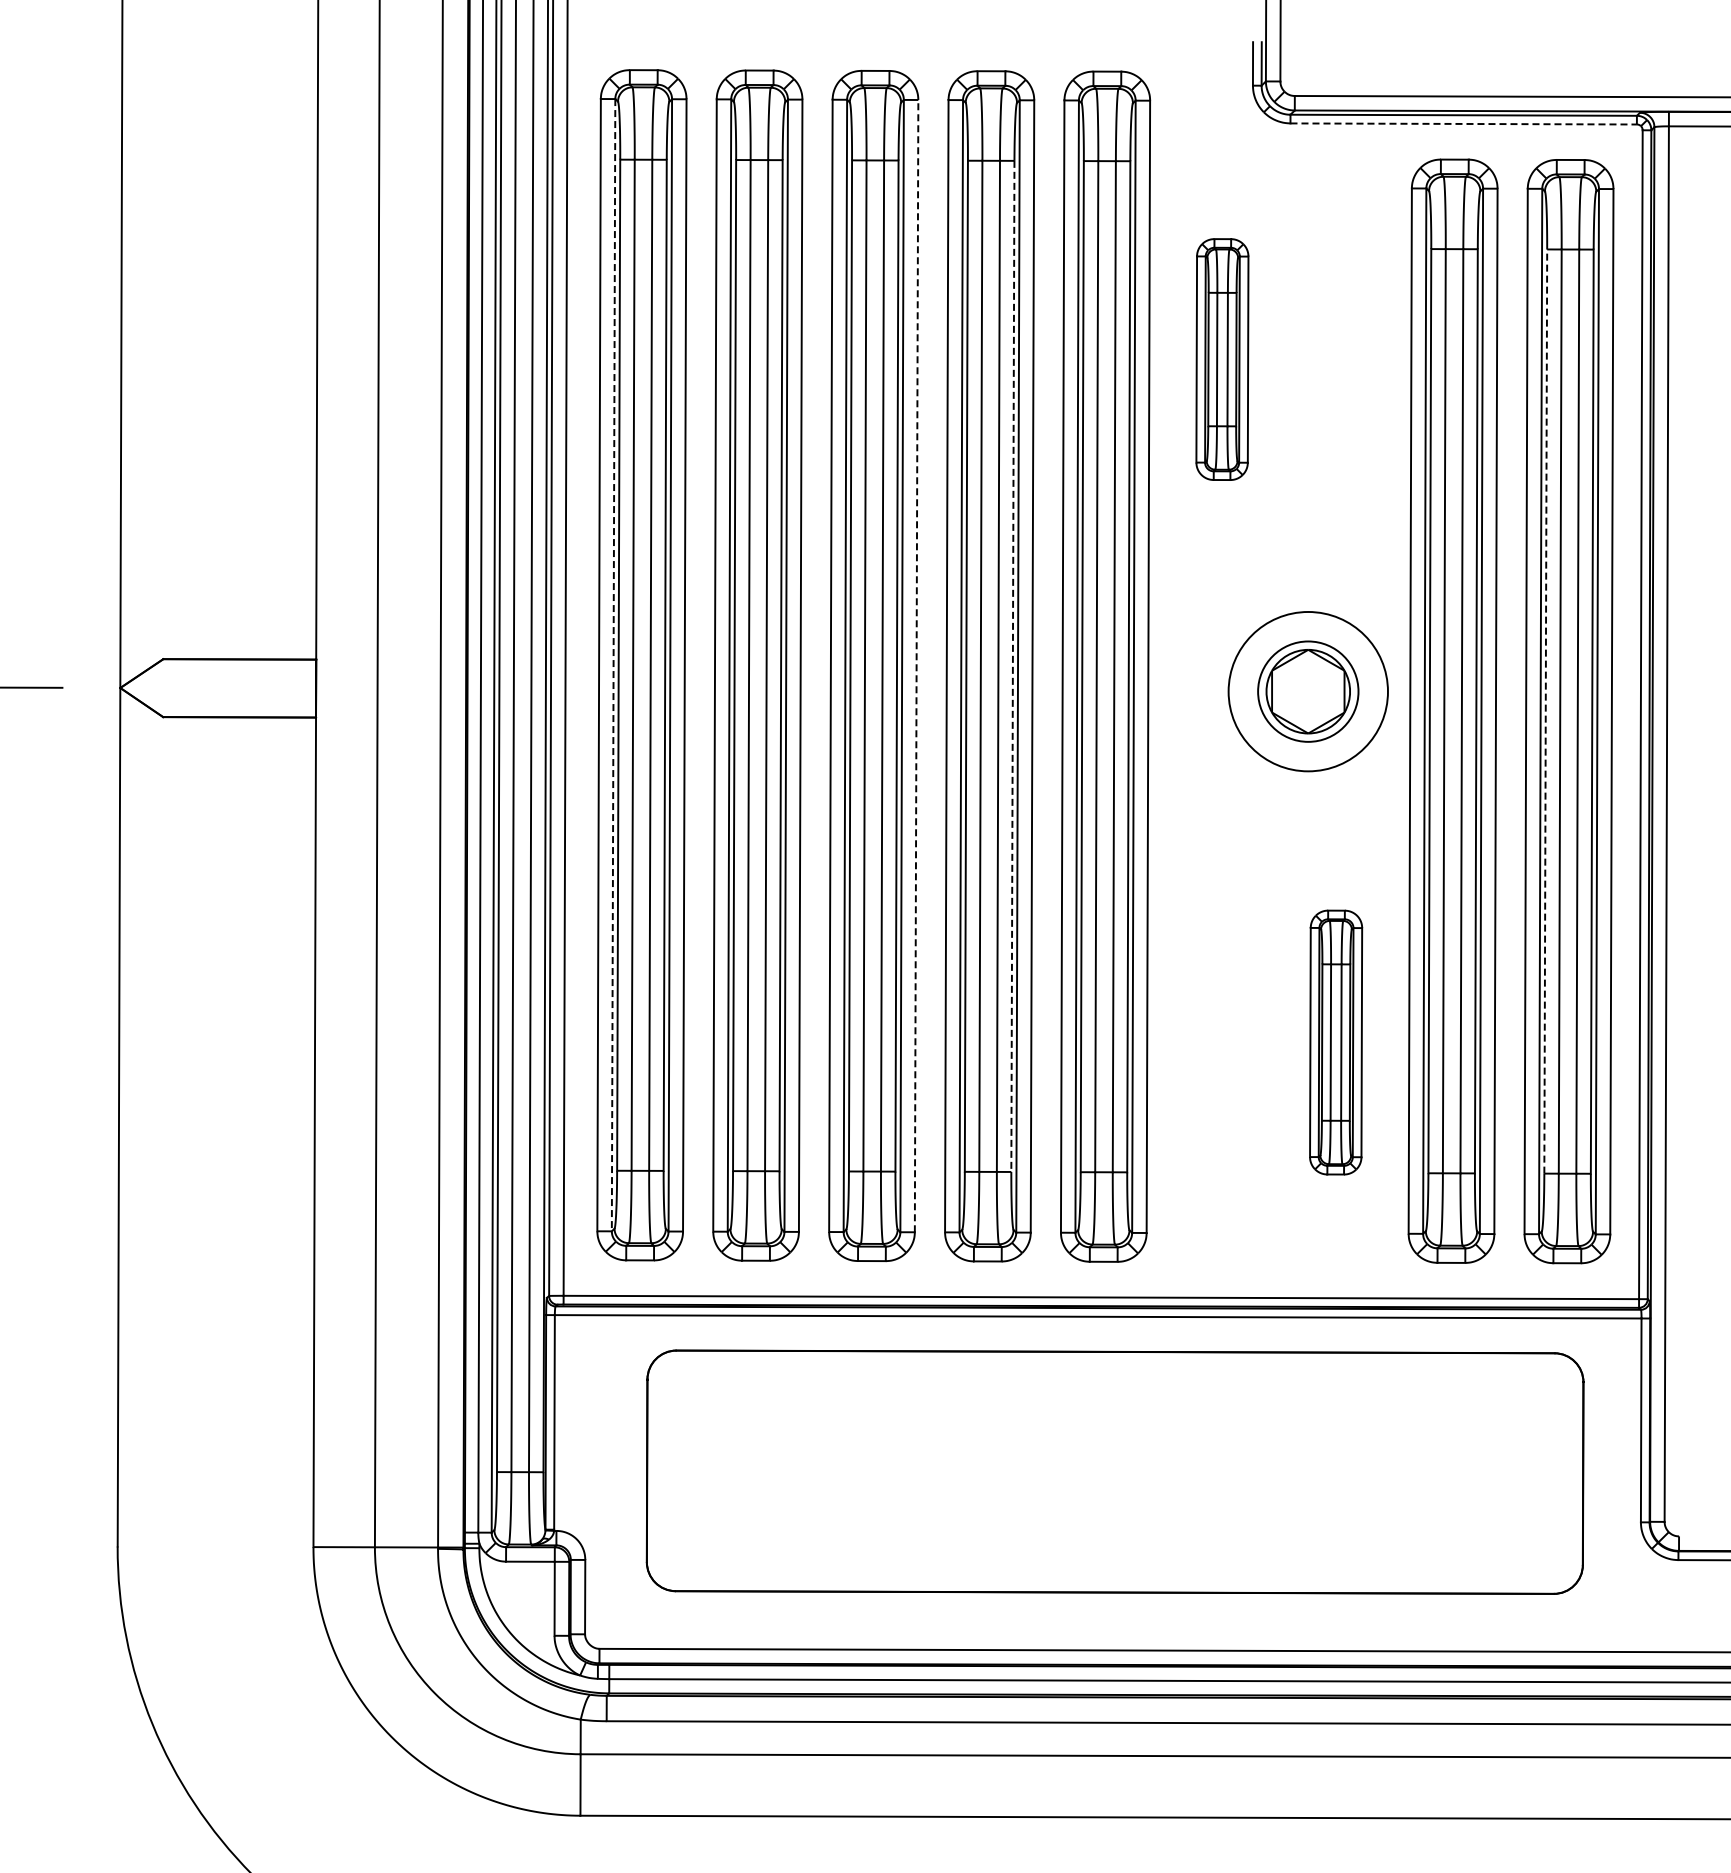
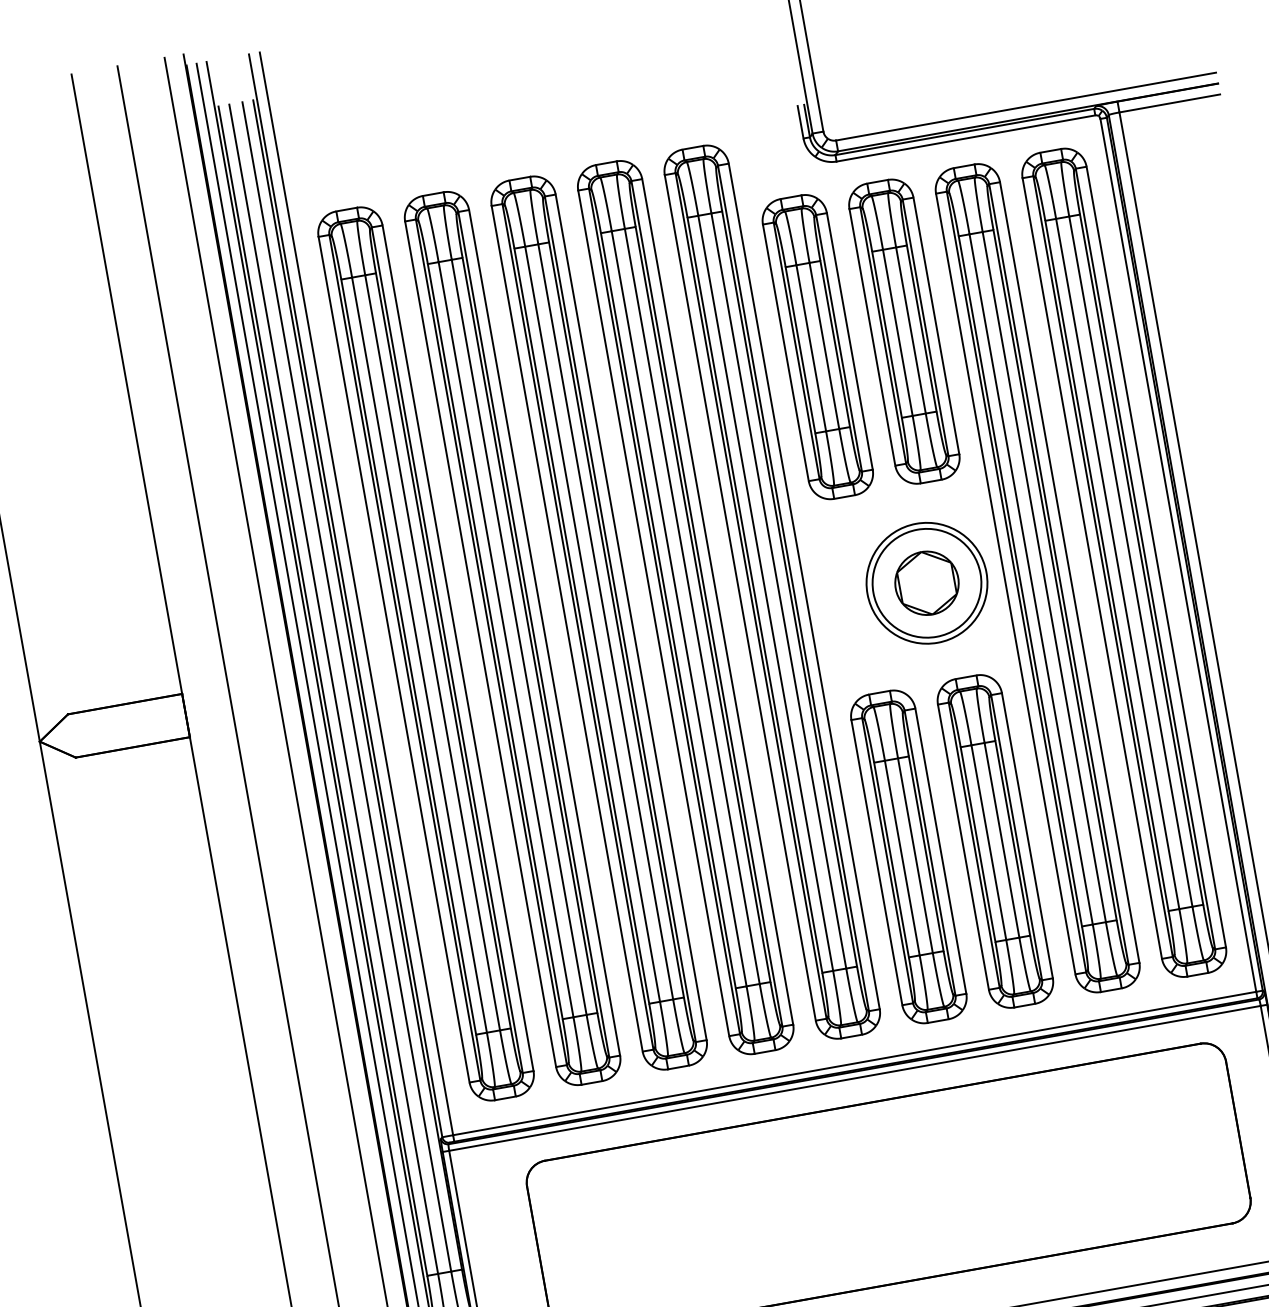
line: (1464, 123) -> (966, 138), dashed -> solid
part: (1222, 359) -> (817, 347), size x1.67
part: (1338, 359) -> (904, 331), added
line: (613, 665) -> (404, 658), dashed -> solid
line: (916, 665) -> (631, 616), dashed -> solid
line: (1012, 666) -> (702, 604), dashed -> solid
circle: (1308, 691) -> (927, 583), size x1.43
line: (1545, 711) -> (1106, 565), dashed -> solid
part: (1219, 1042) -> (908, 857), added
part: (1335, 1042) -> (994, 841), size x1.67

